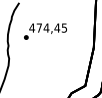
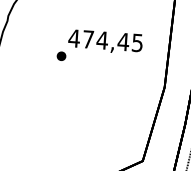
text: (45, 31) -> (99, 47), moved

